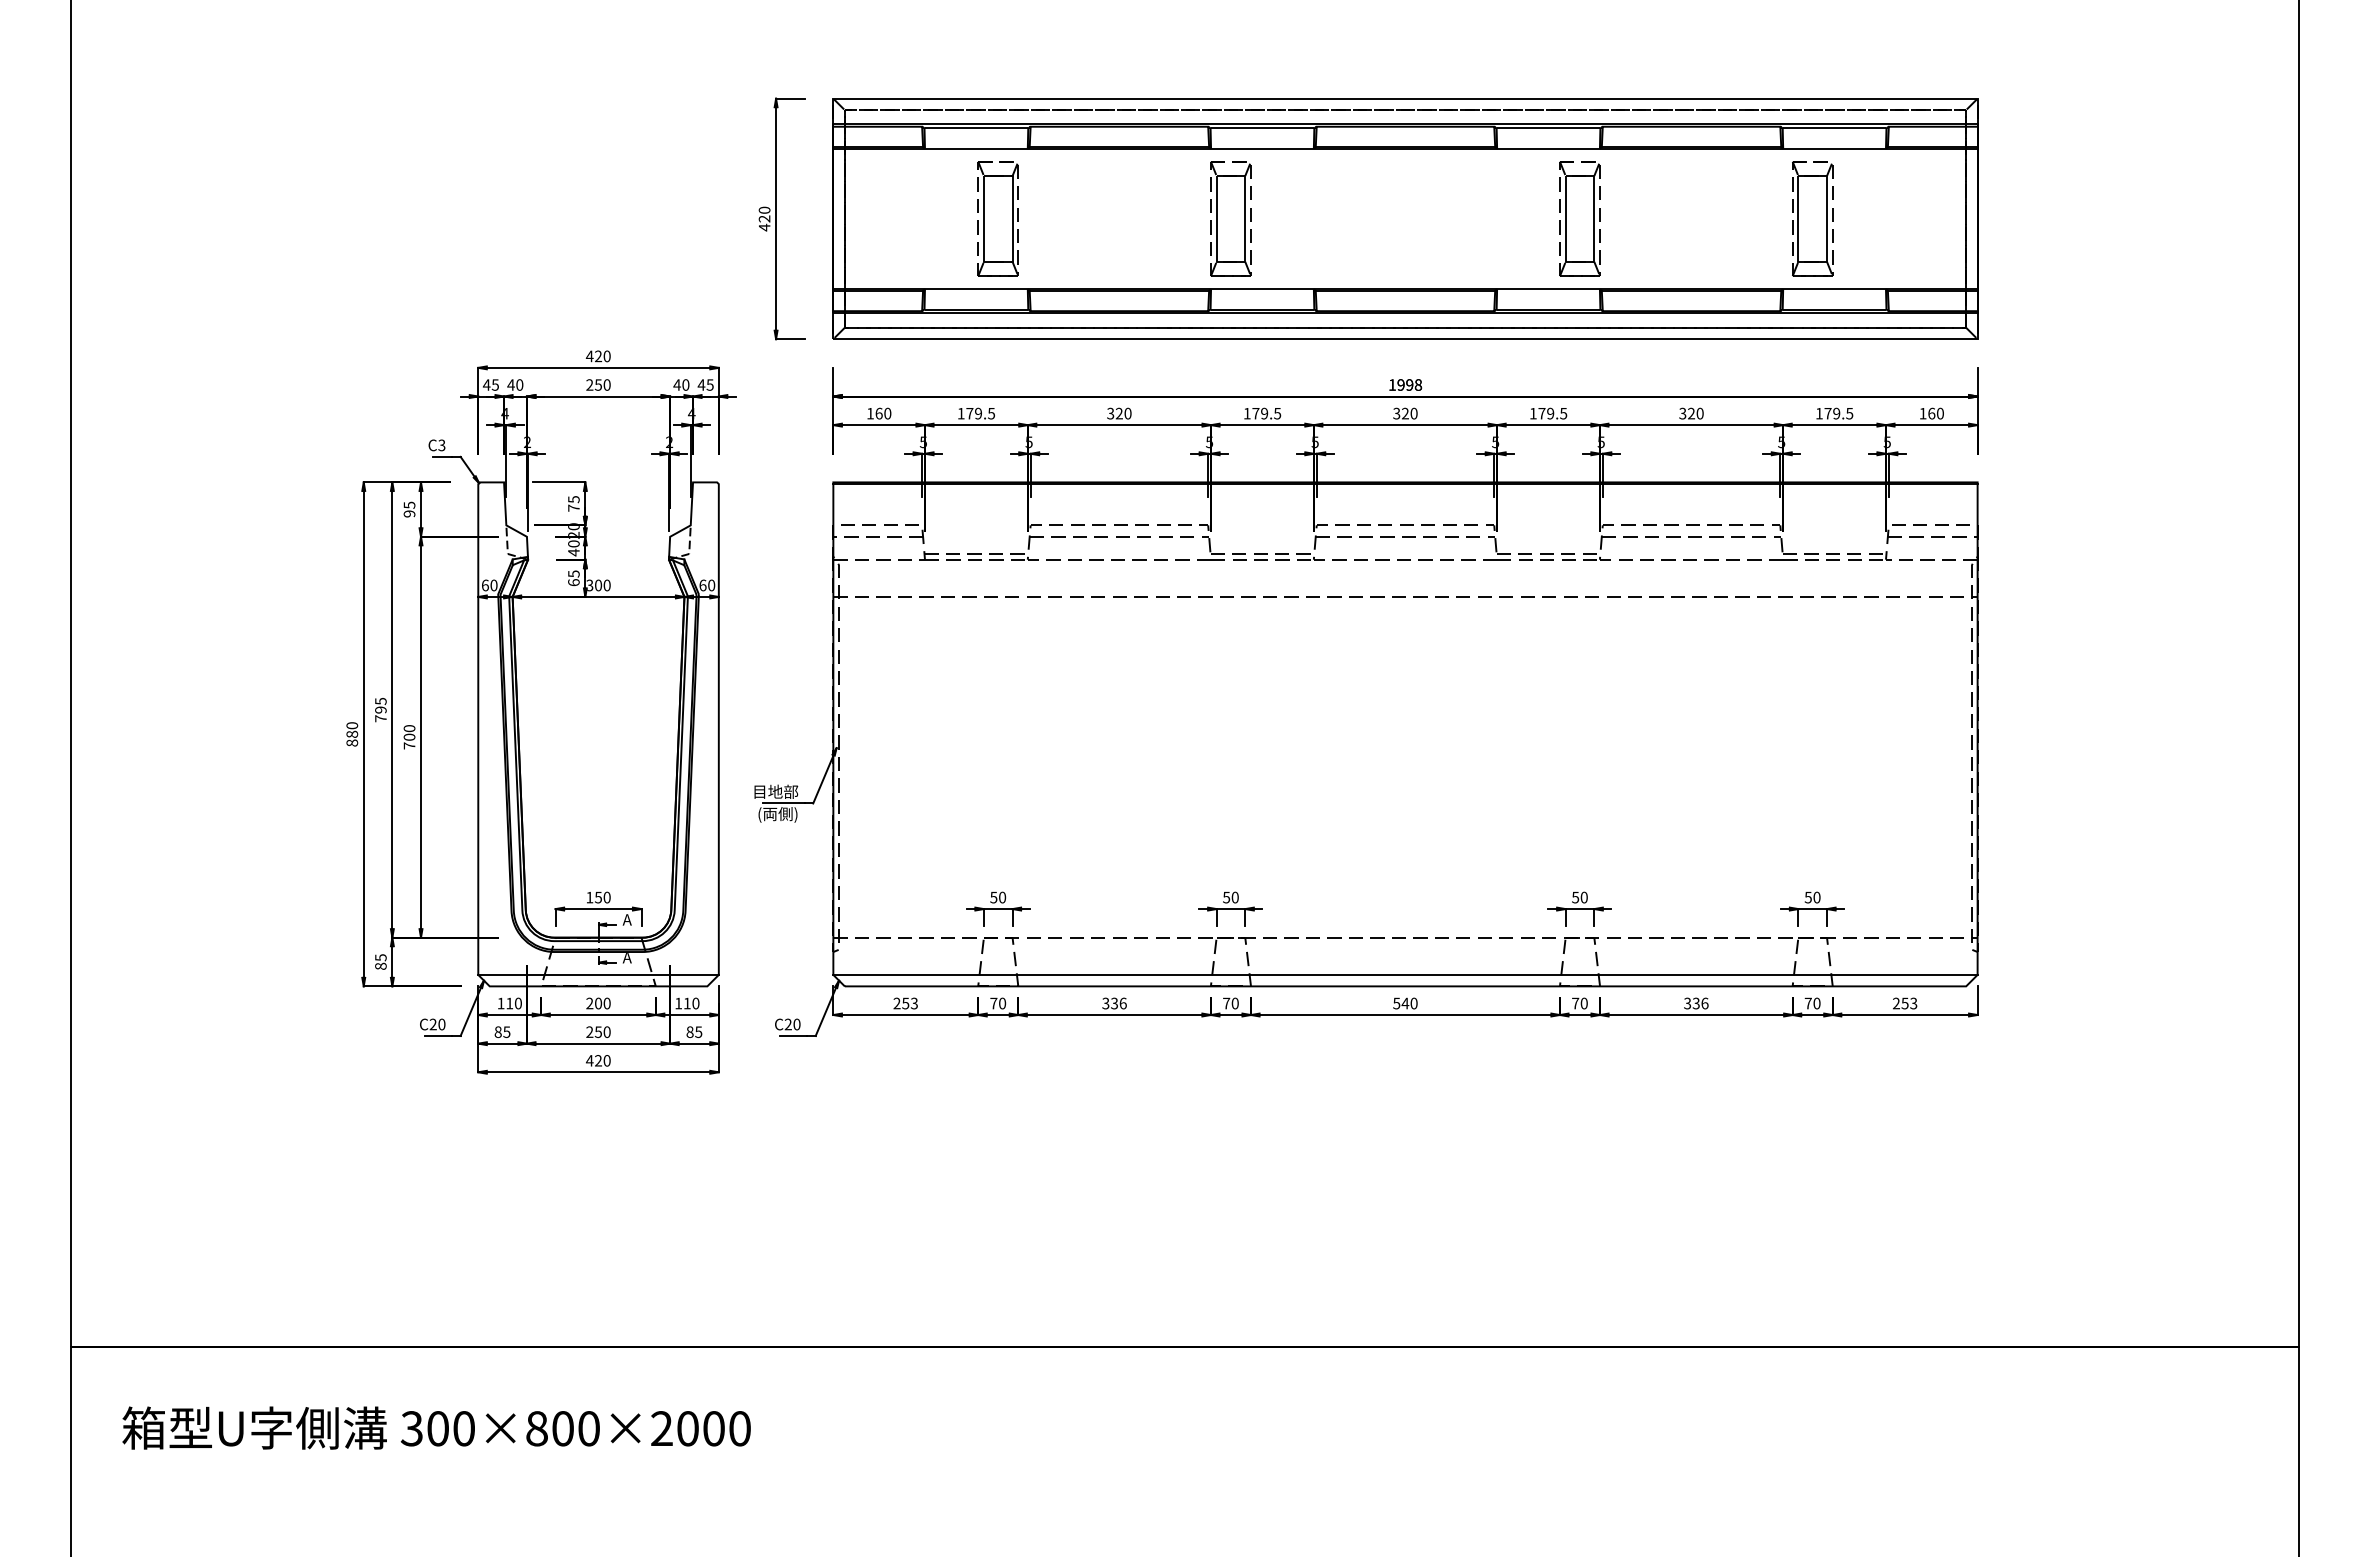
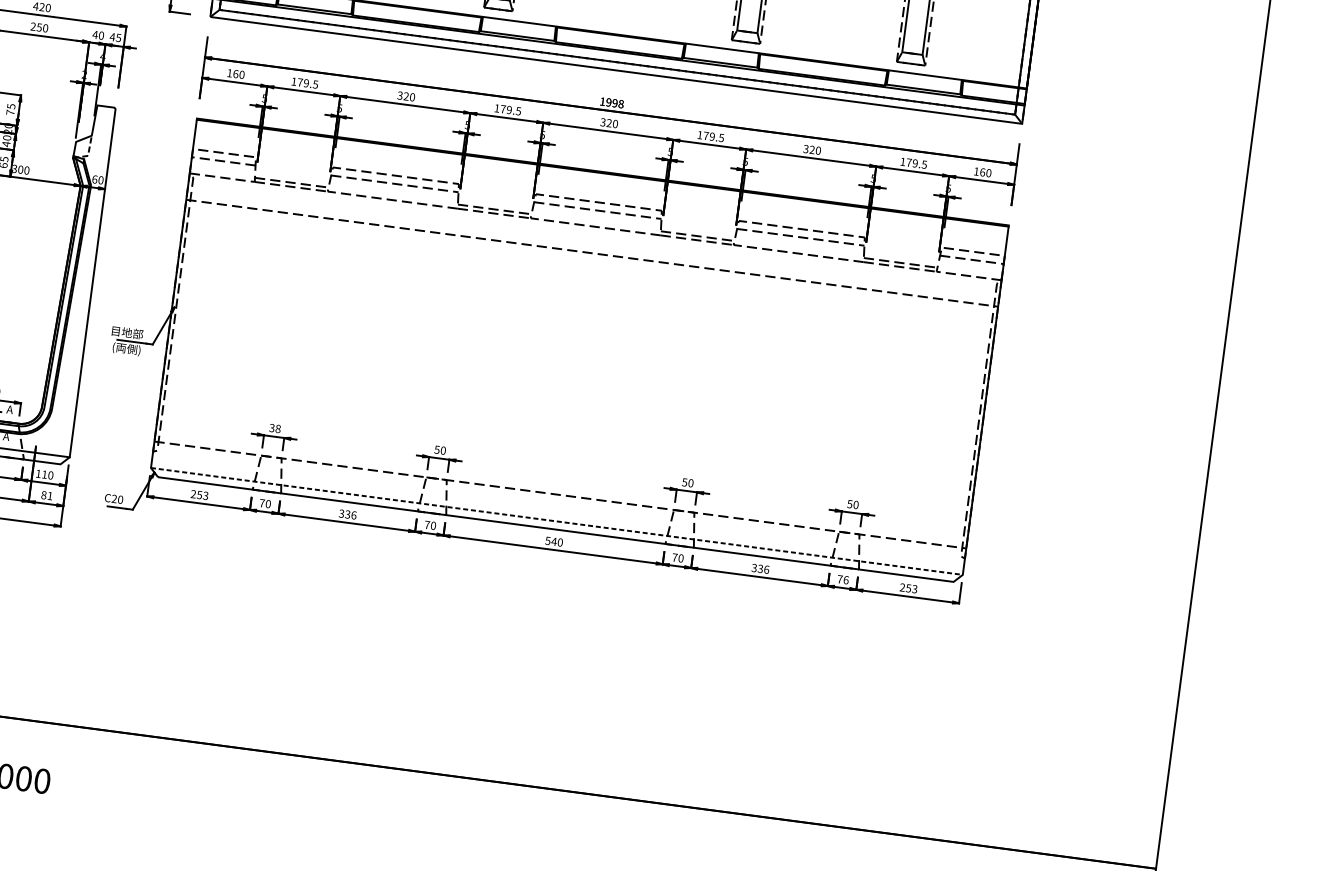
text: (998, 897) -> (275, 428), 50 -> 38
line: (1405, 974) -> (556, 521), solid -> dashed
text: (1816, 1003) -> (845, 580), 70 -> 76
text: (698, 1032) -> (49, 496), 85 -> 81

